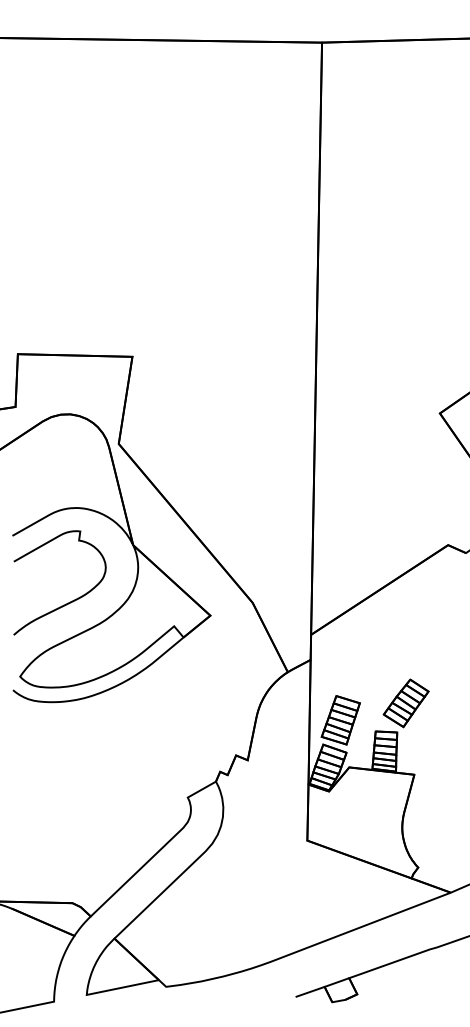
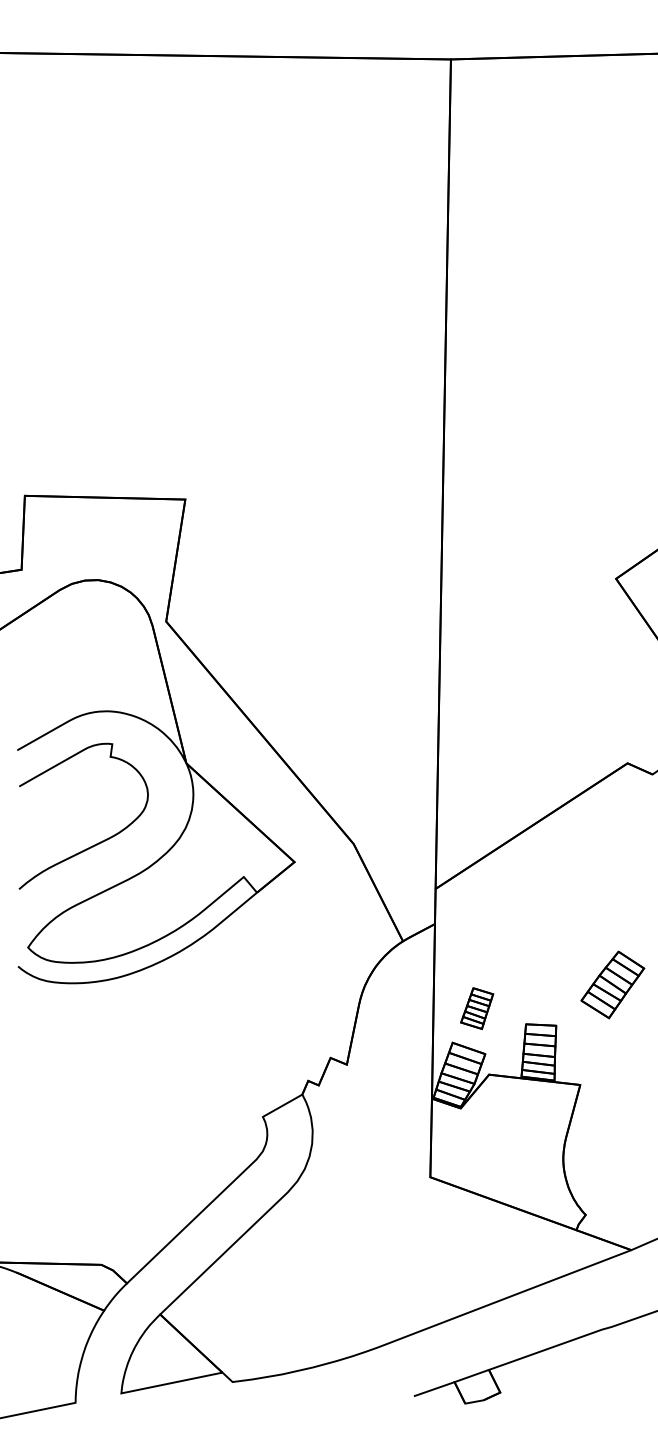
part: (405, 703) -> (612, 984), moved
part: (340, 720) -> (476, 1008), size x0.6

